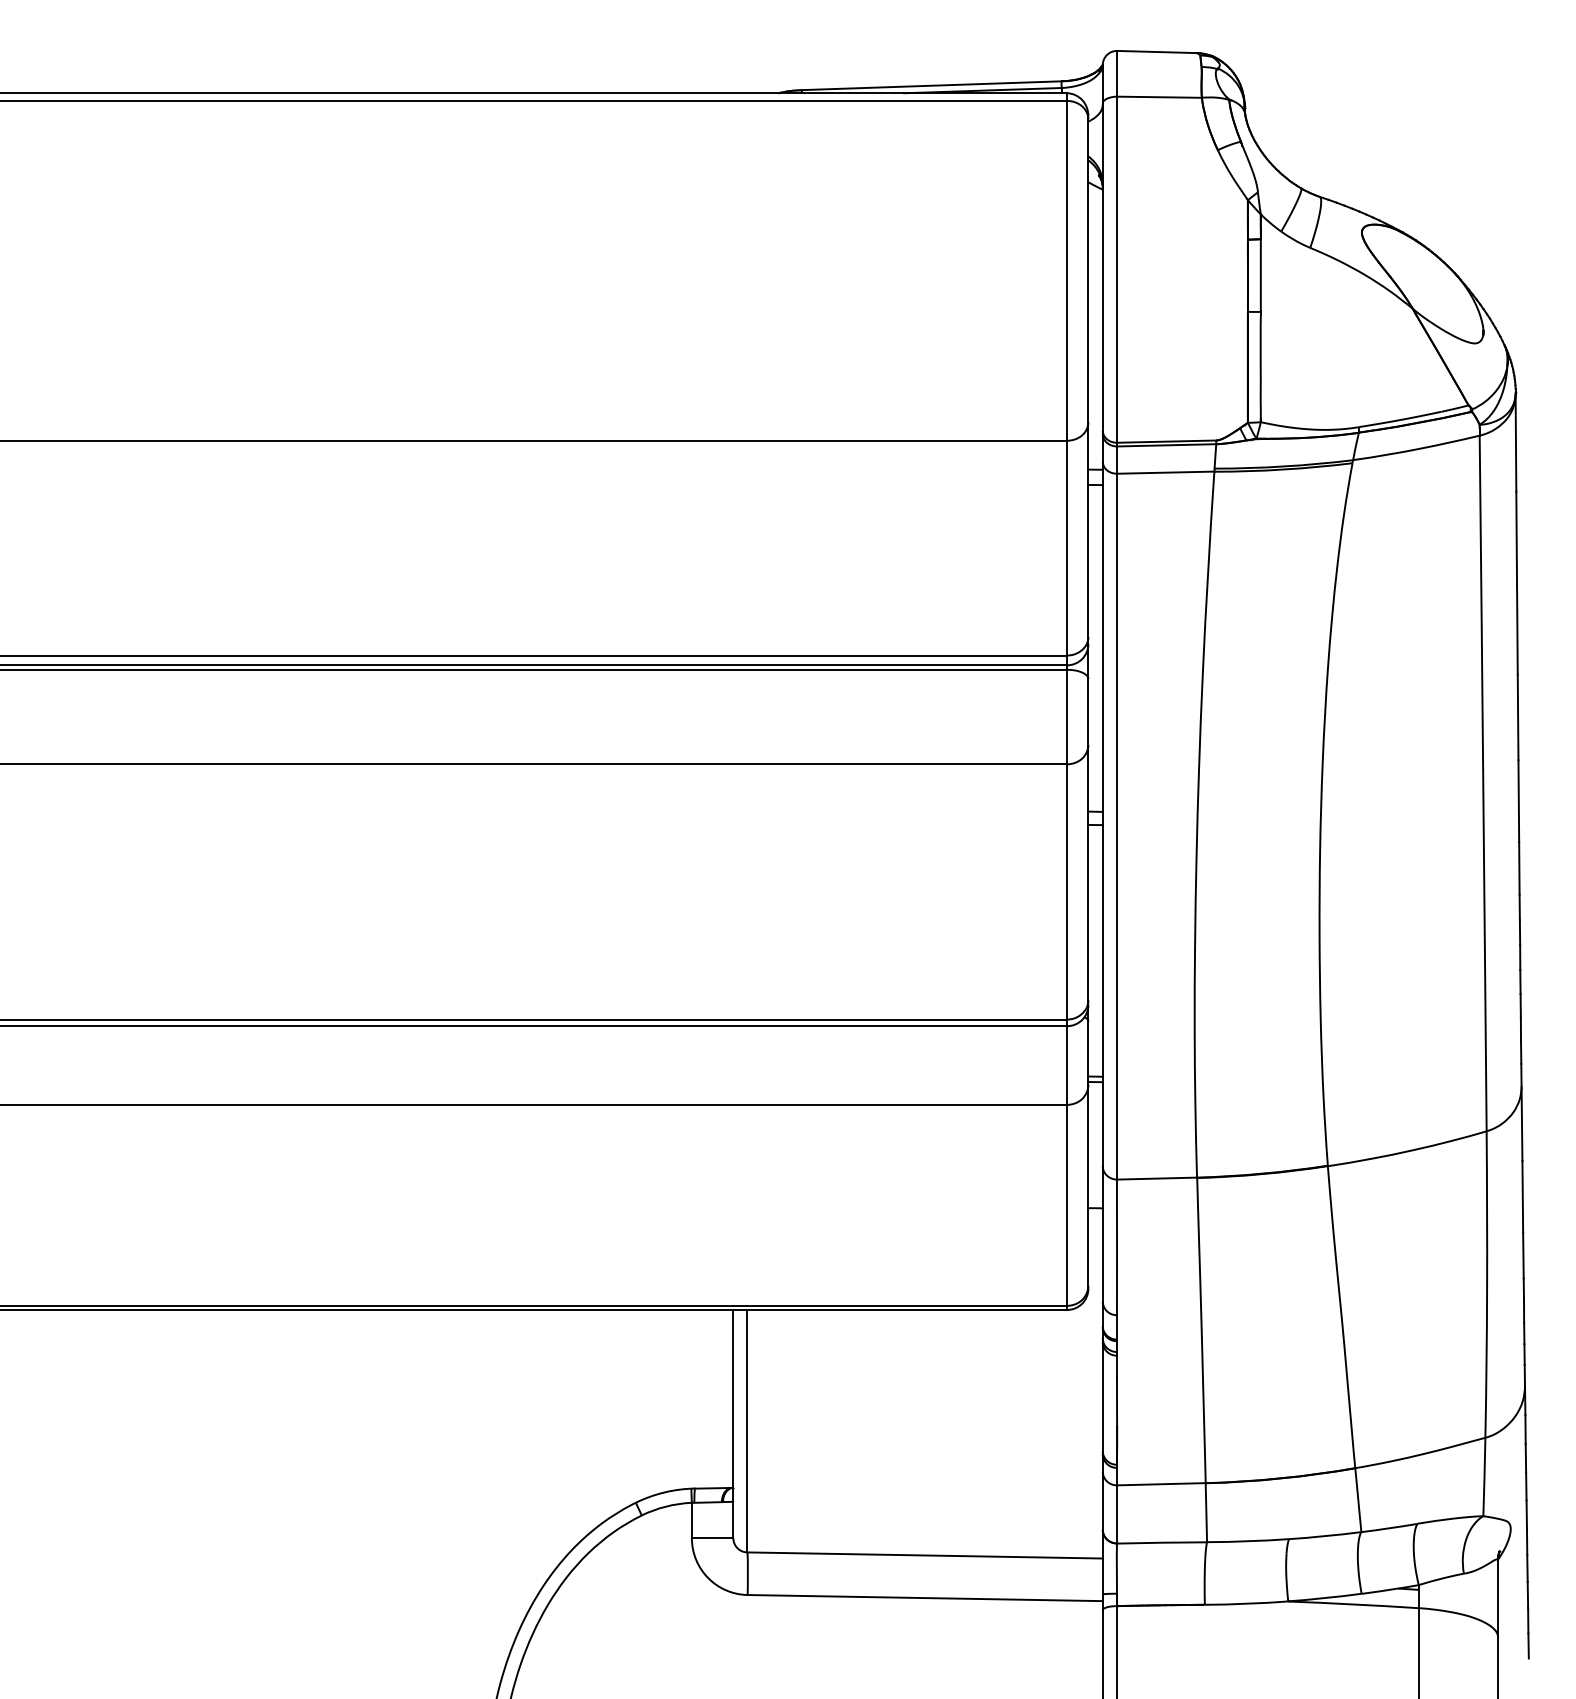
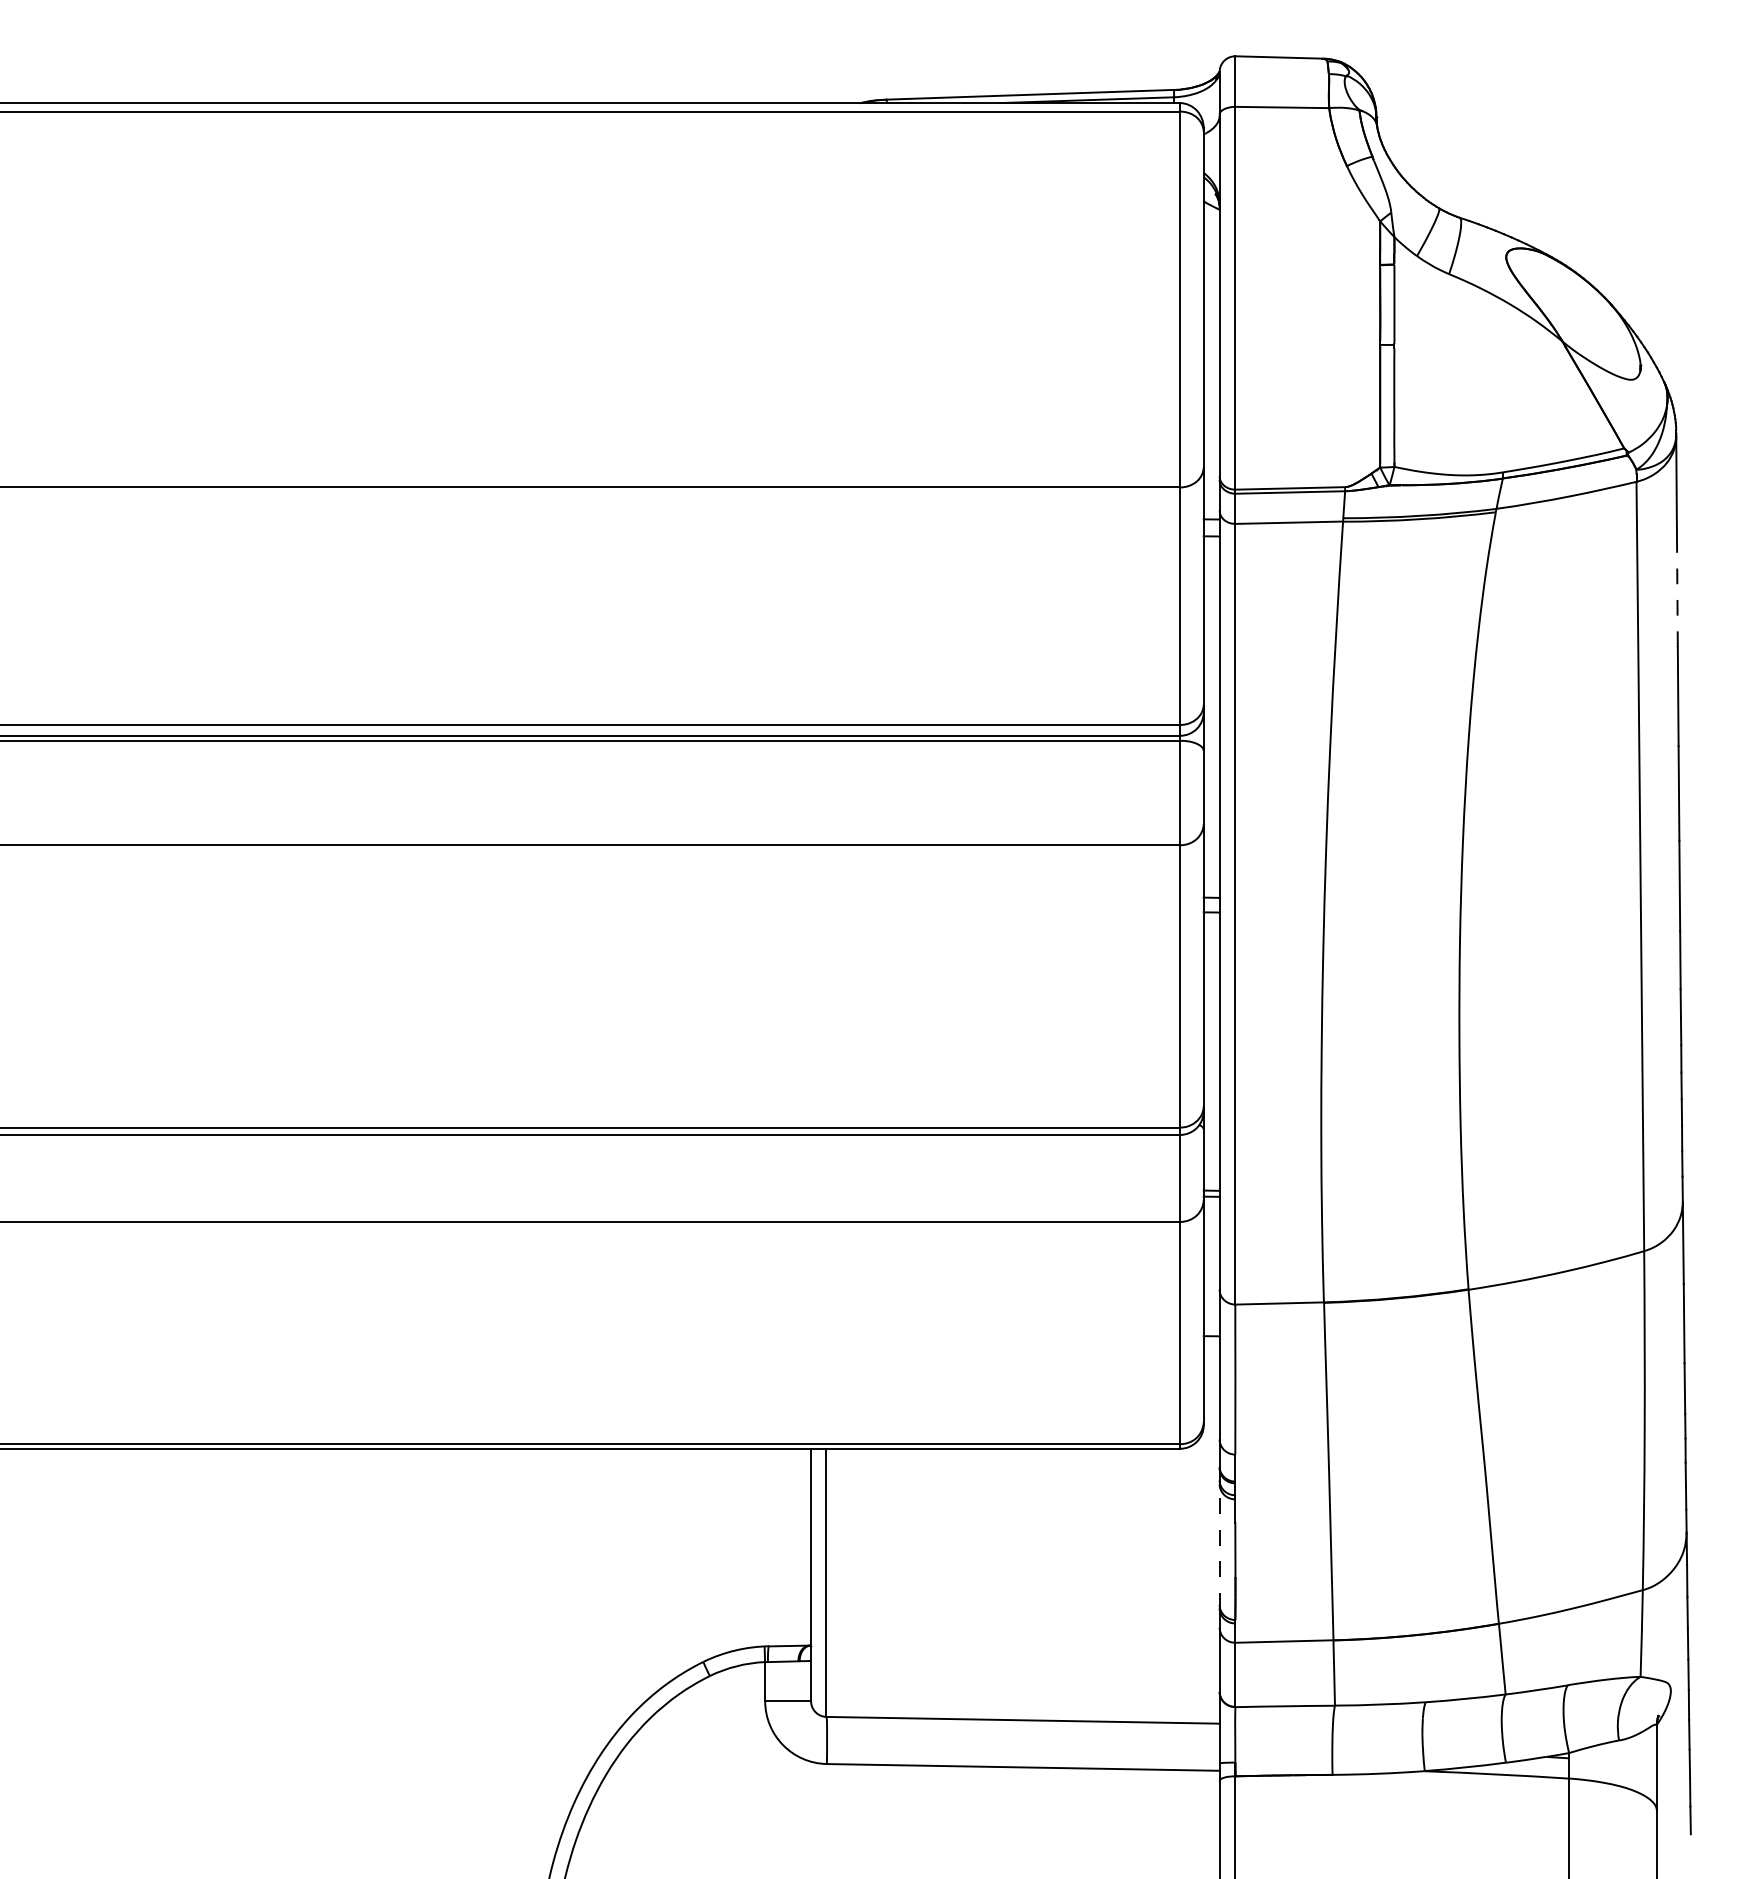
line: (1516, 538) -> (1677, 595), solid -> dashed
line: (1102, 1397) -> (1219, 1545), solid -> dashed

